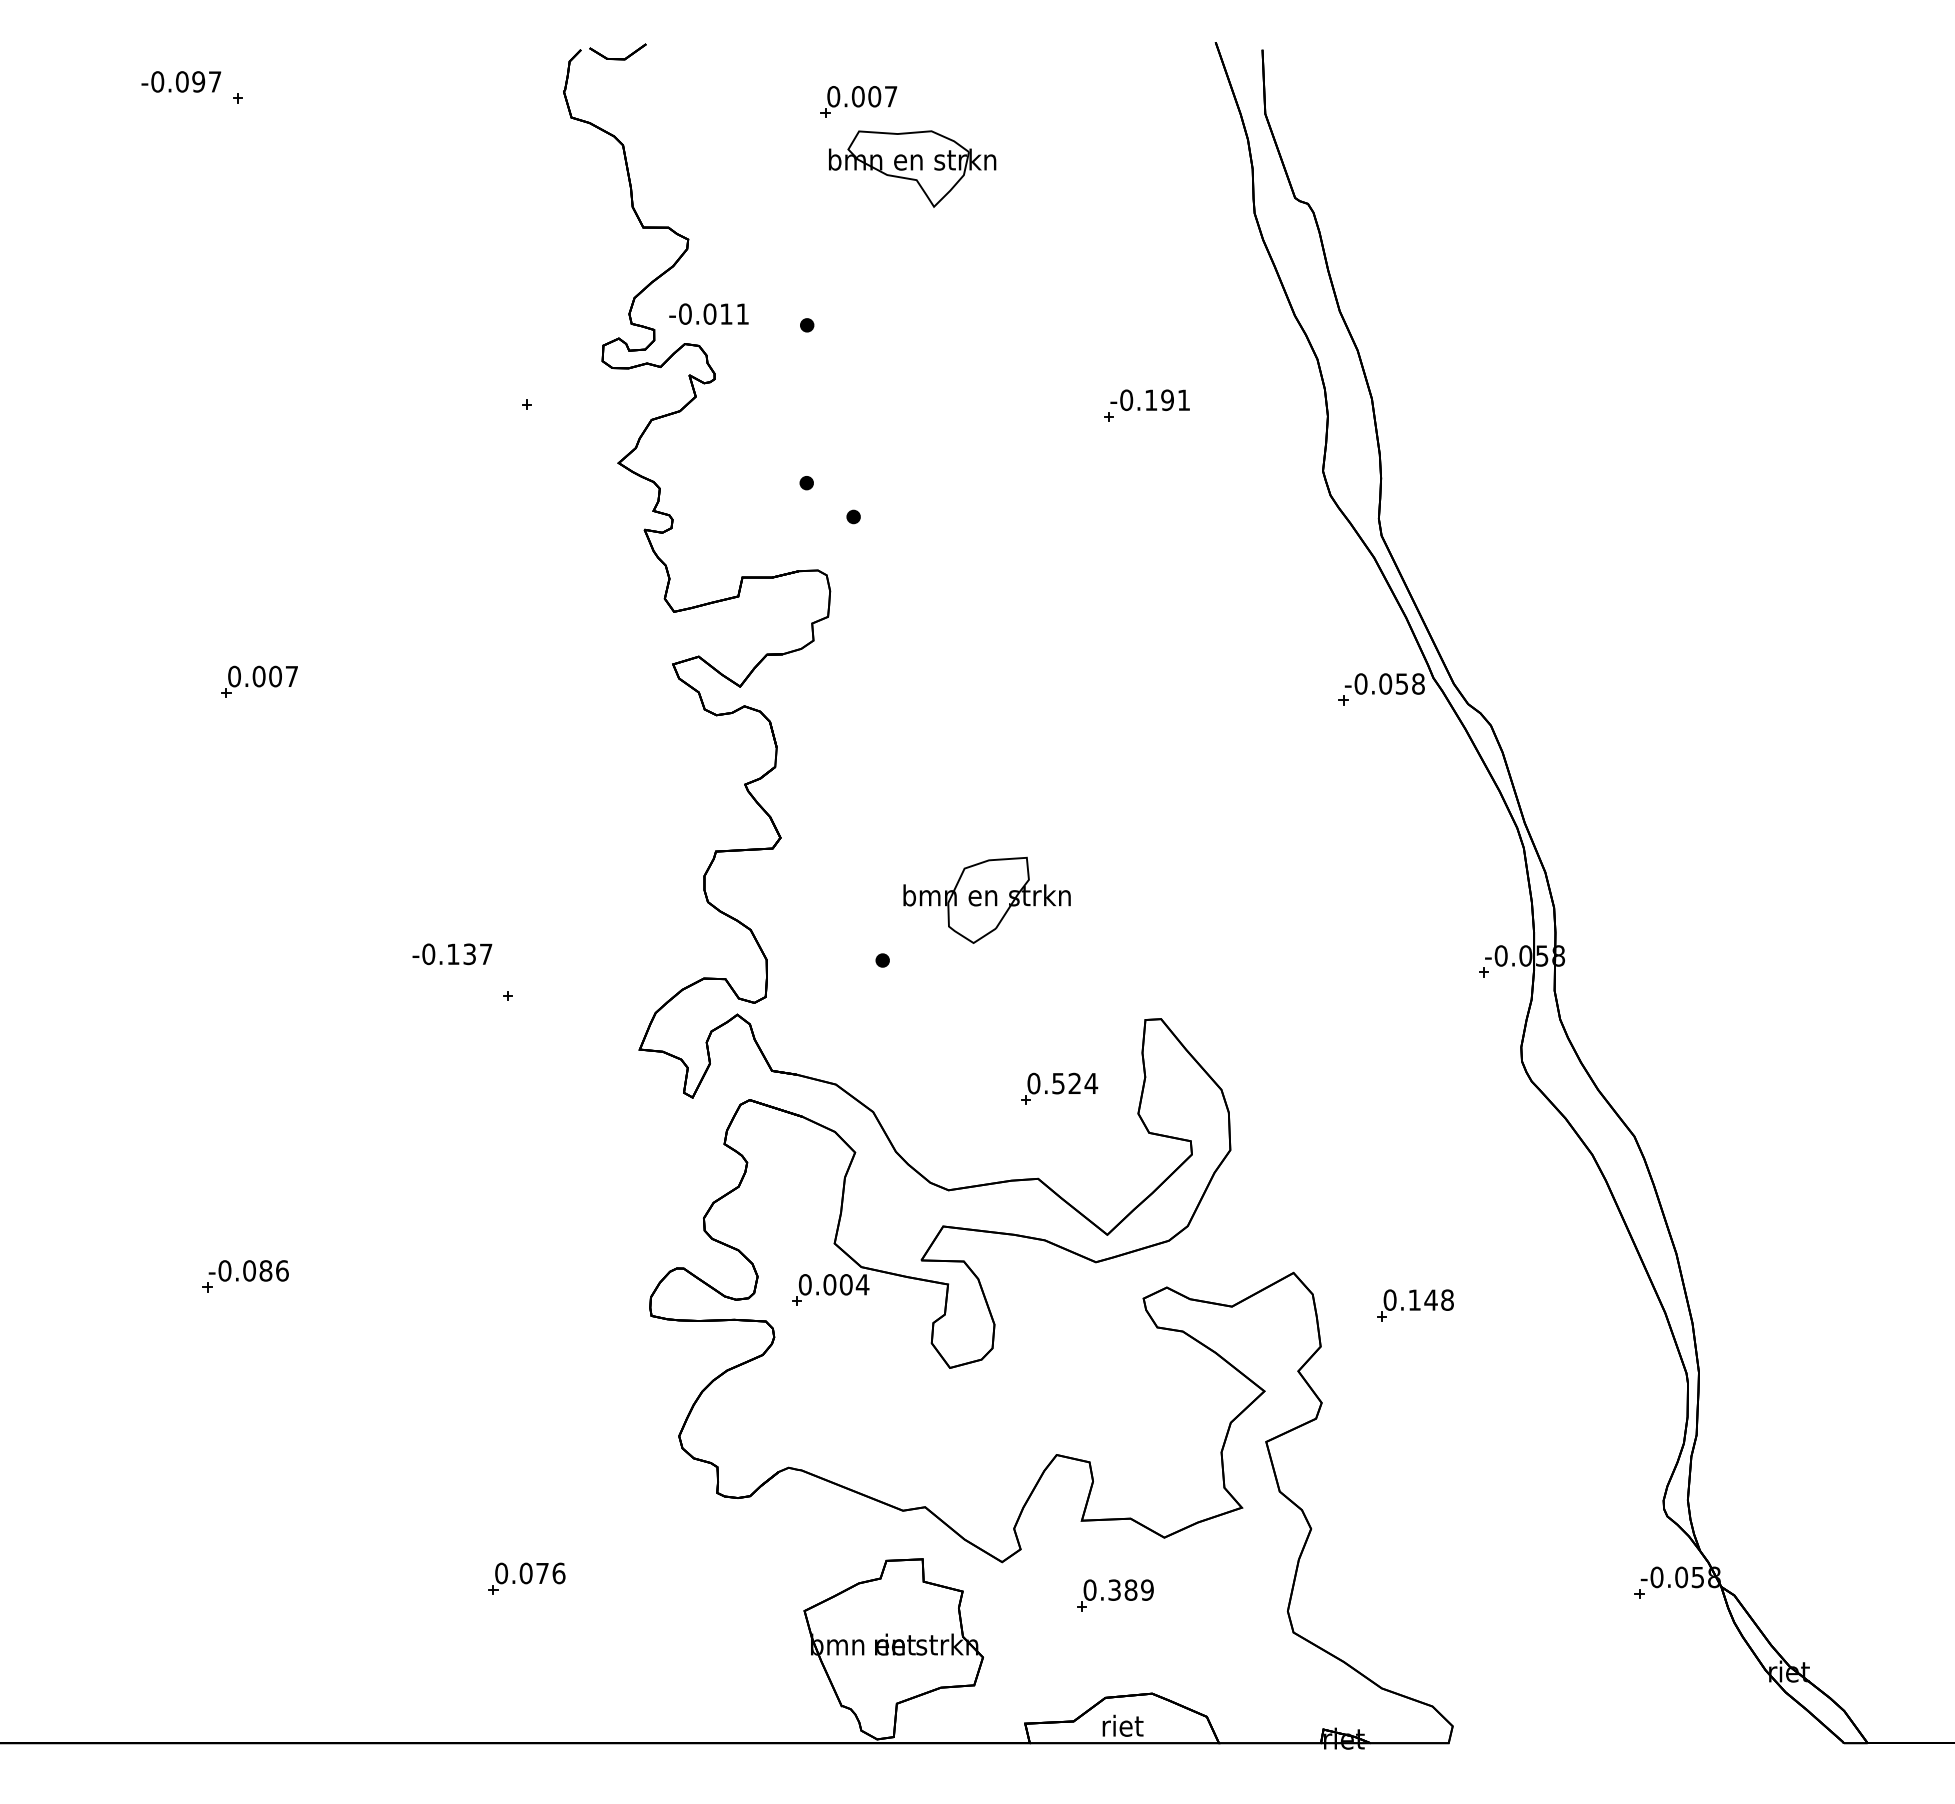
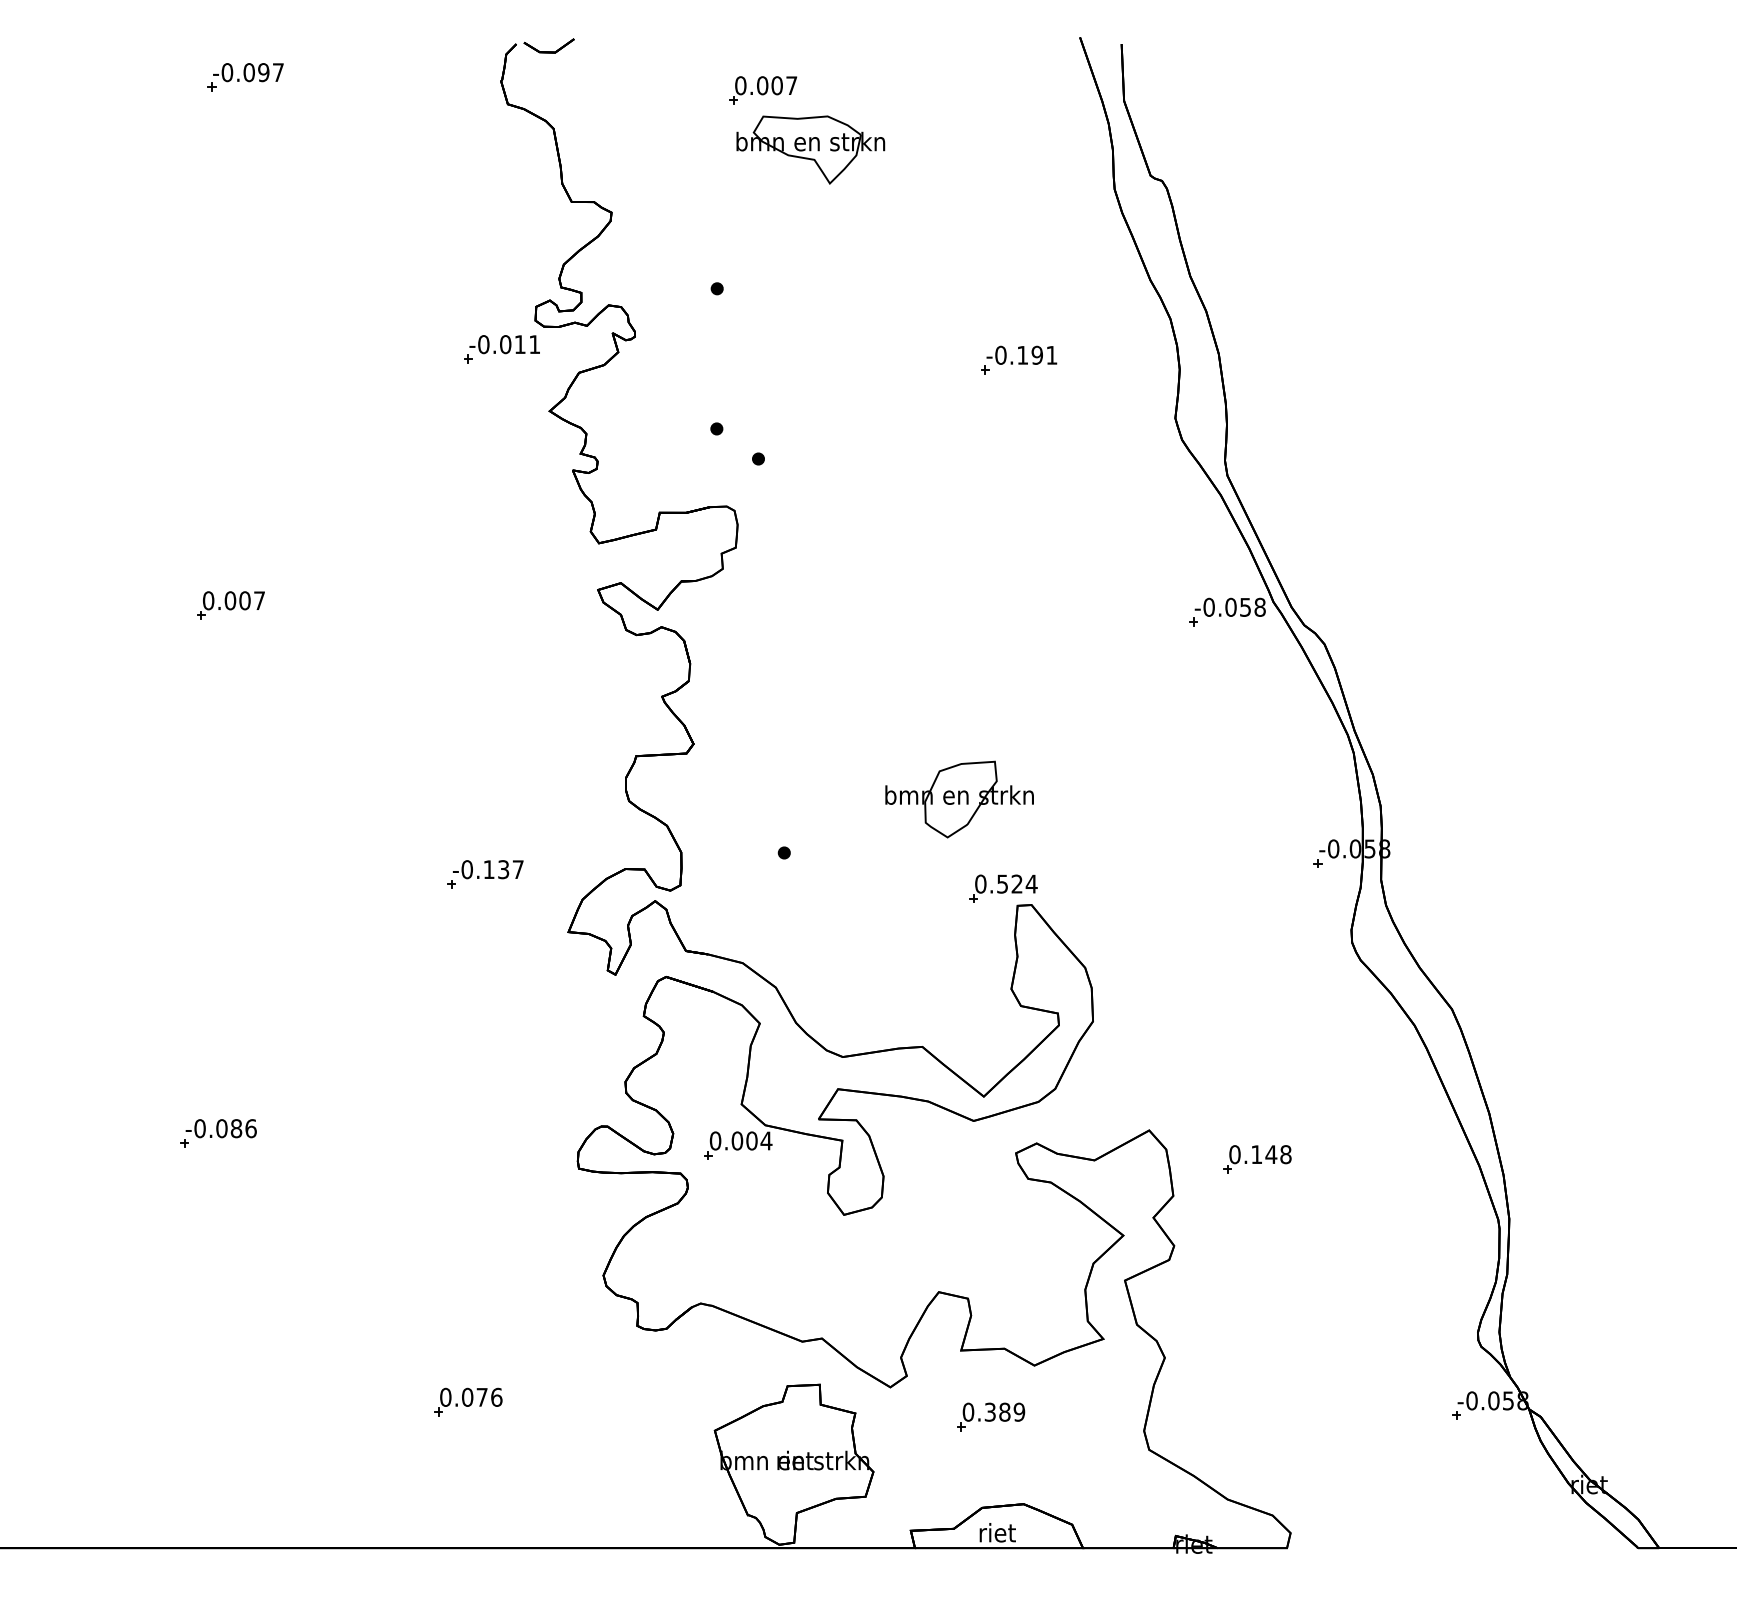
text: (181, 81) -> (248, 72), moved
text: (708, 313) -> (504, 344), moved
part: (986, 899) -> (959, 798), moved
text: (452, 954) -> (488, 869), moved
part: (1059, 1088) -> (1003, 888), moved

